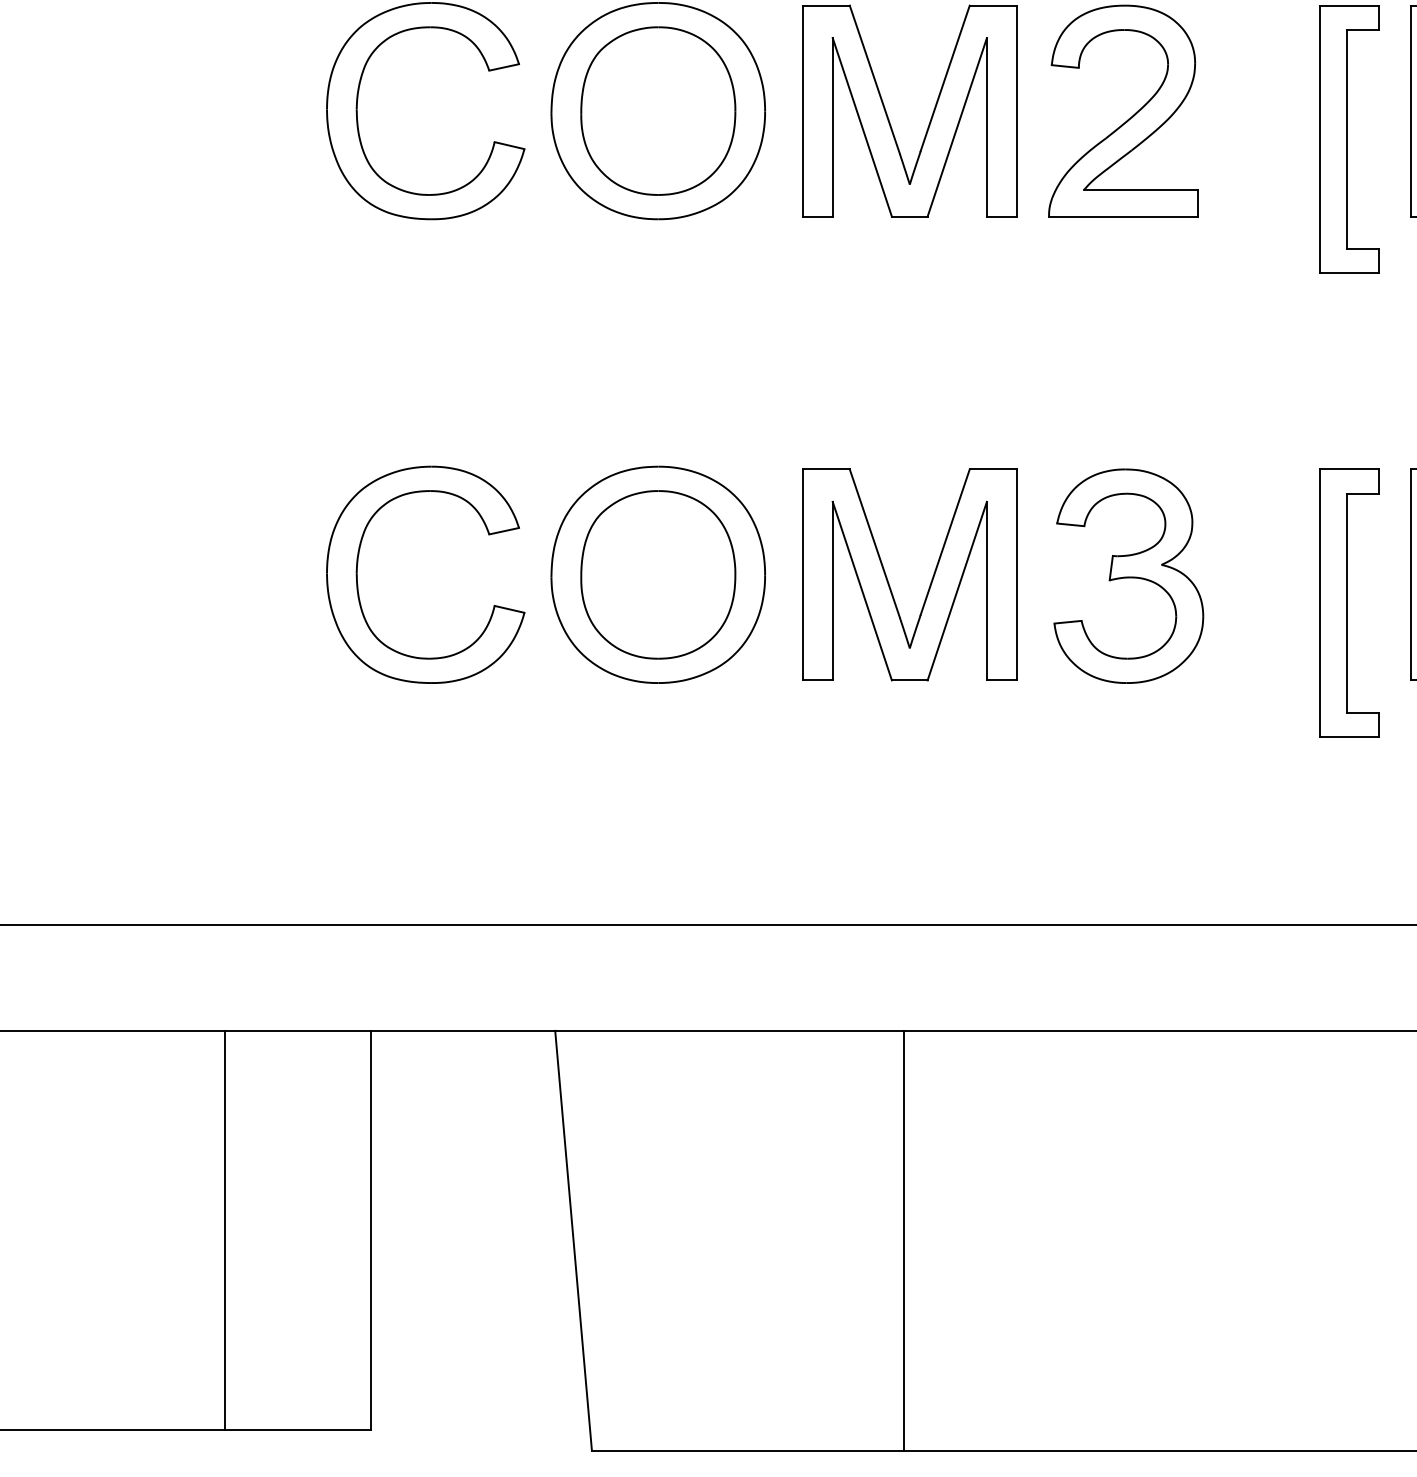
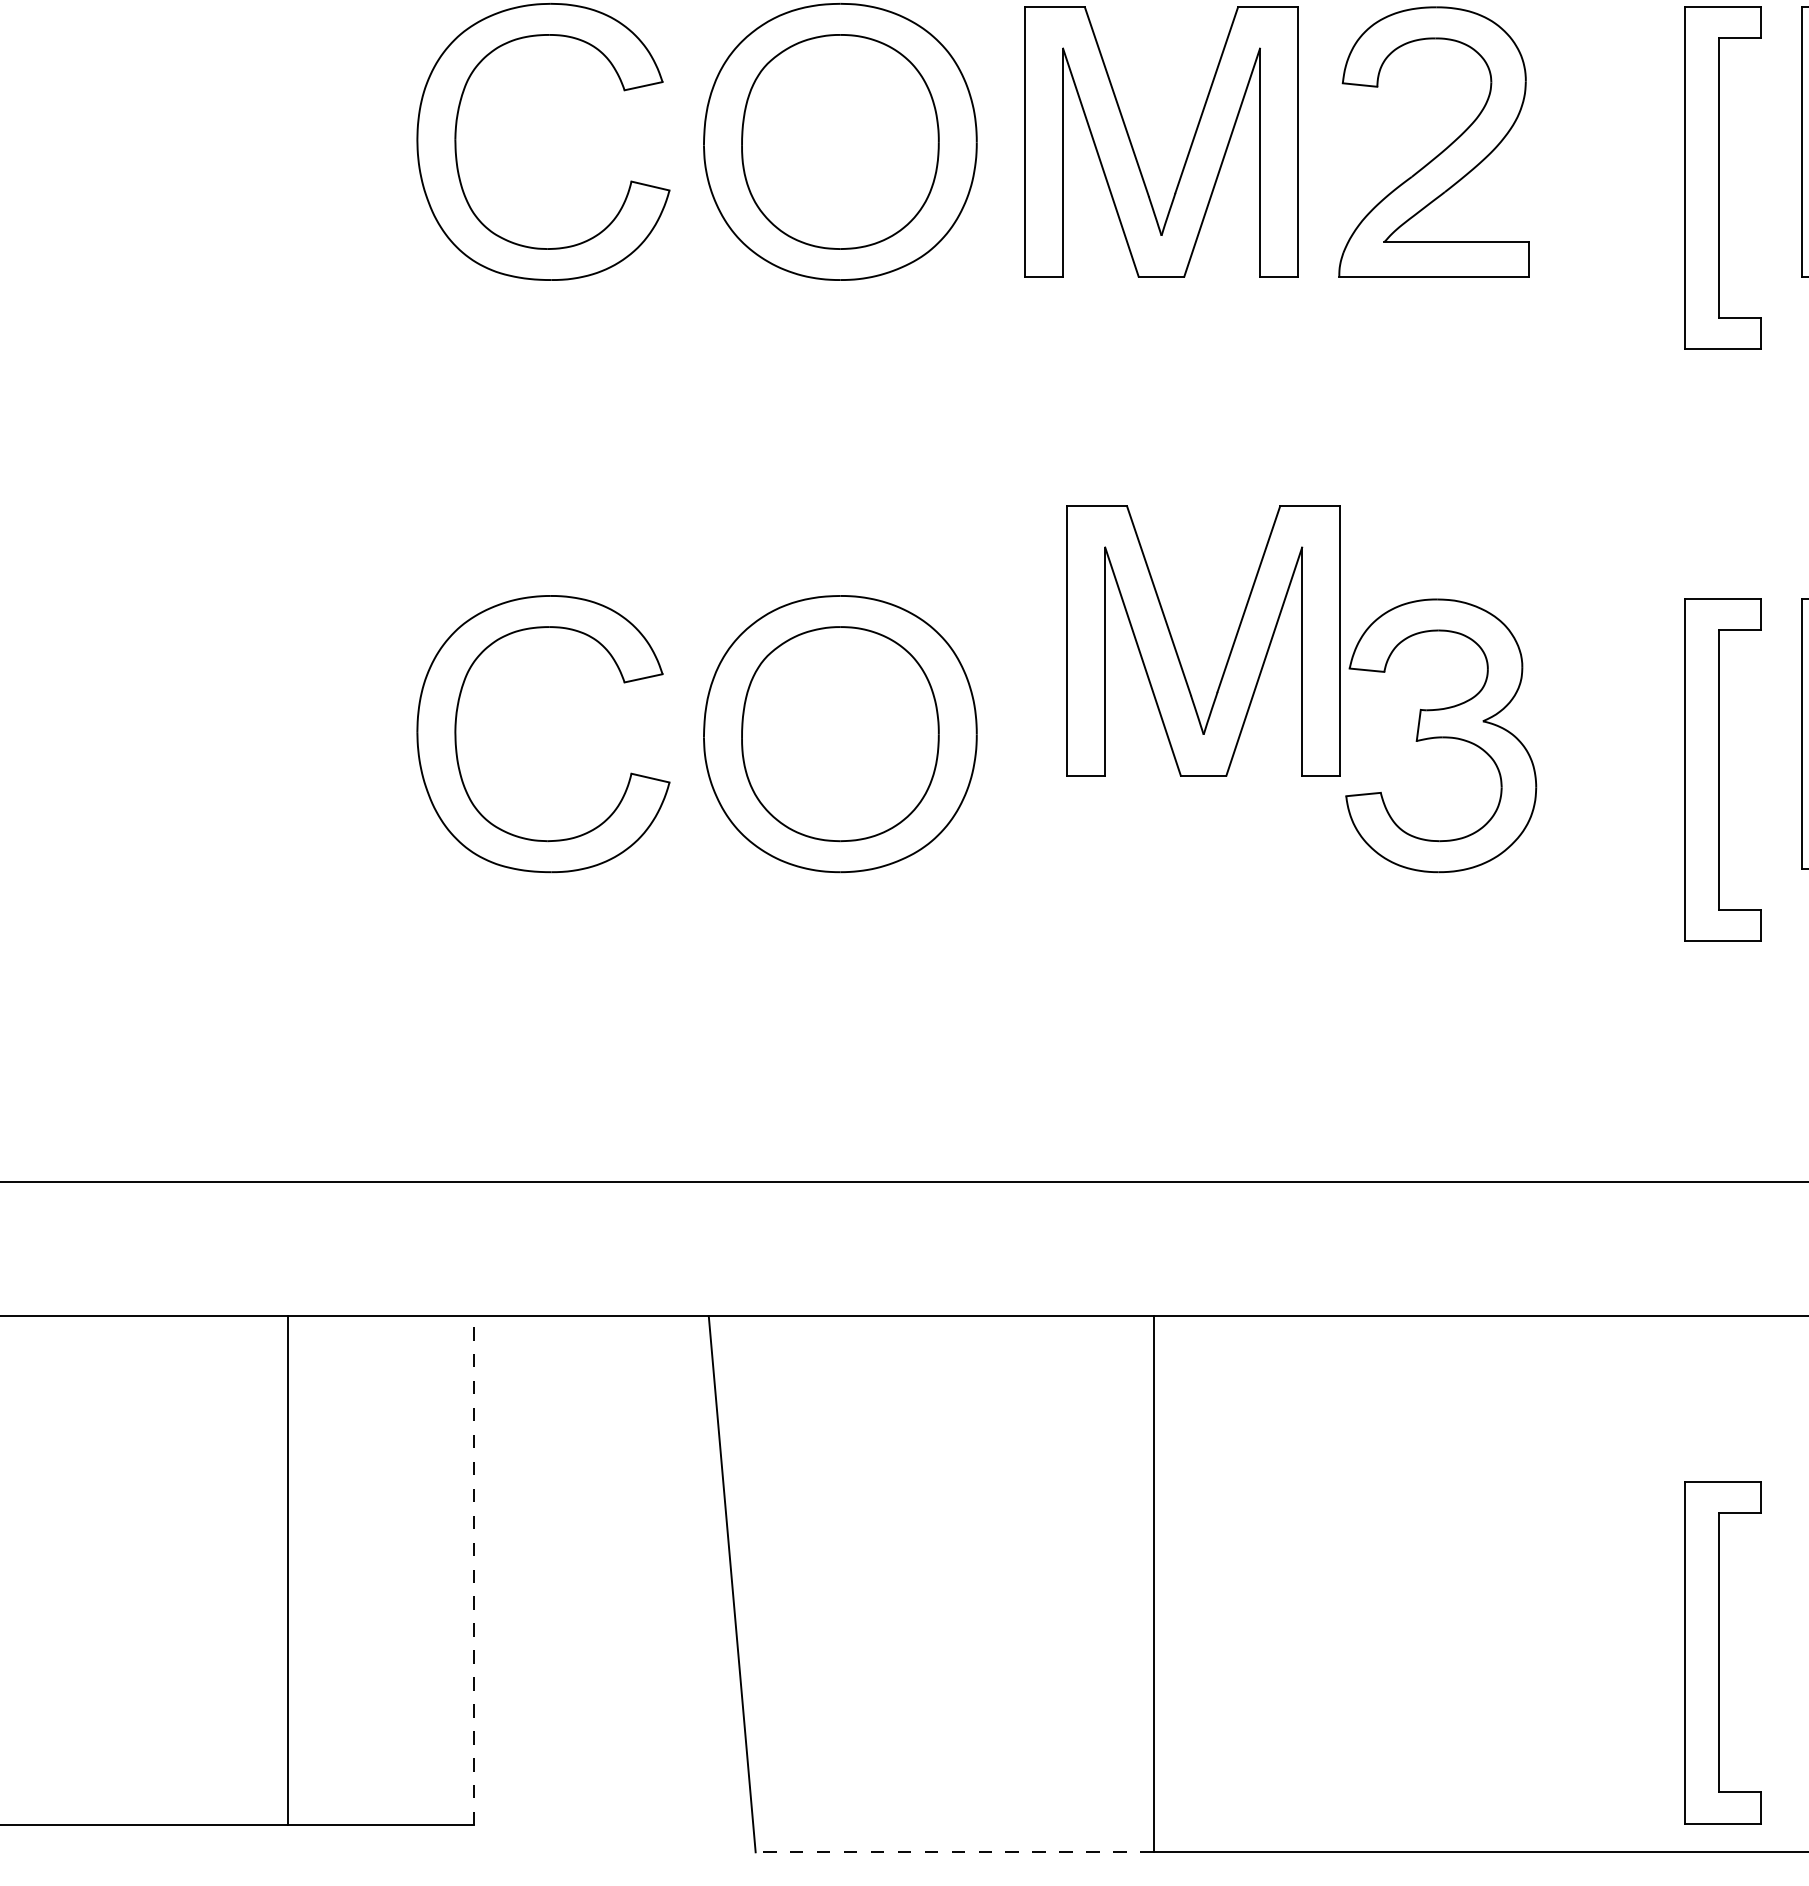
part: (888, 580) -> (1176, 648), moved
line: (371, 1229) -> (474, 1569), solid -> dashed
part: (1349, 1293) -> (1722, 1651), added
line: (747, 1450) -> (954, 1852), solid -> dashed

